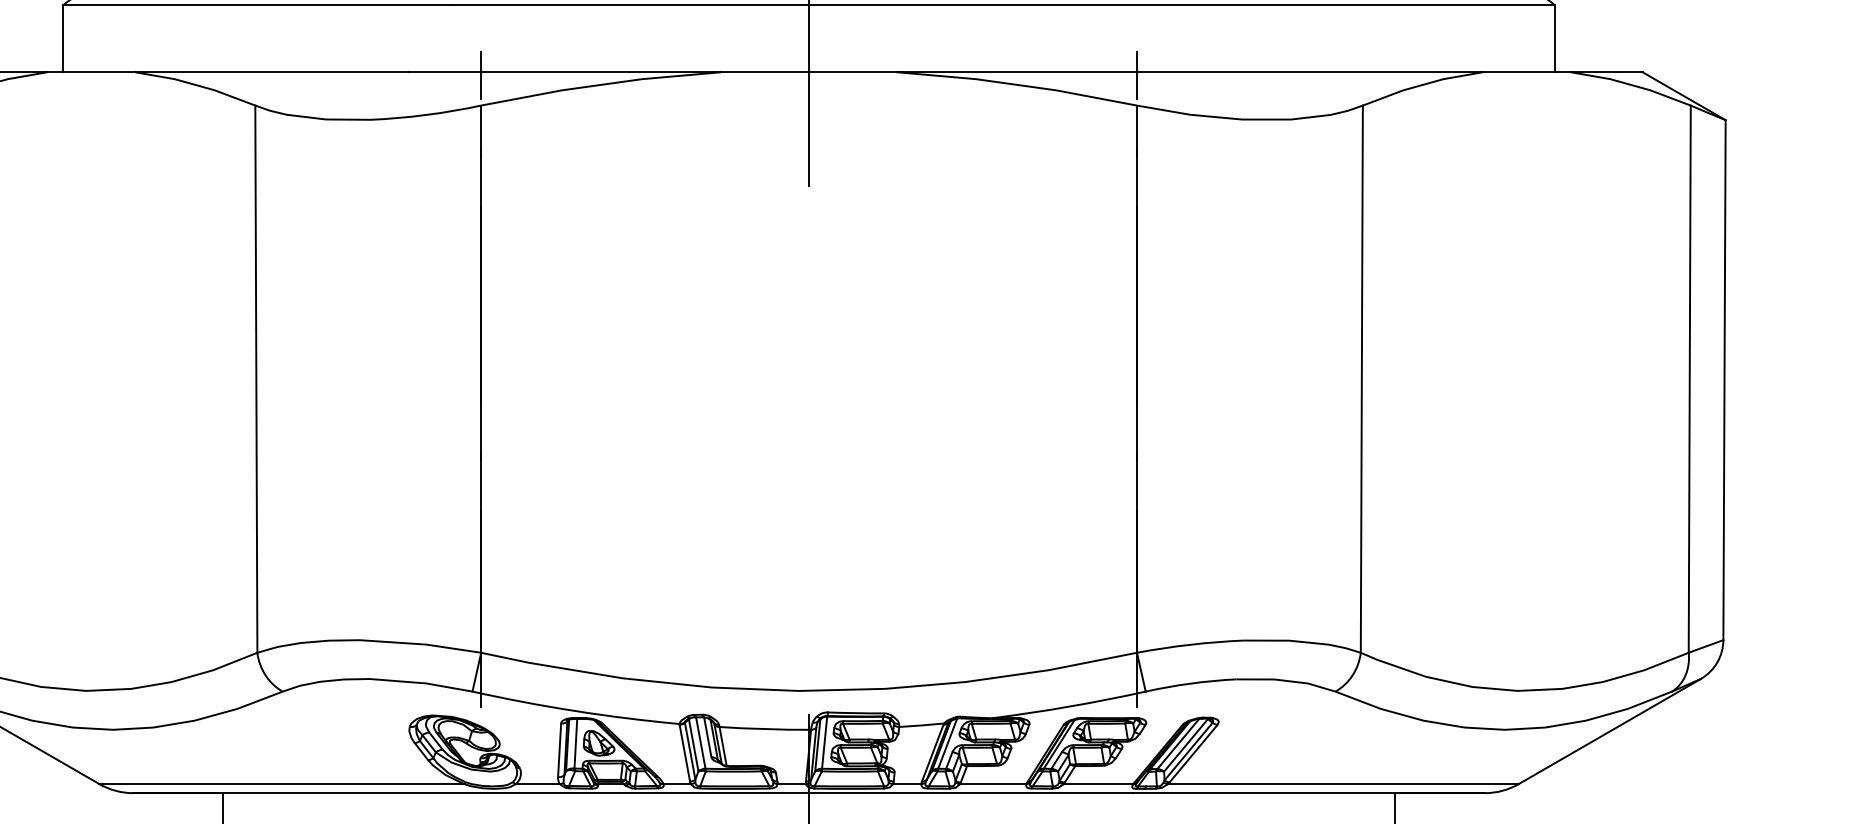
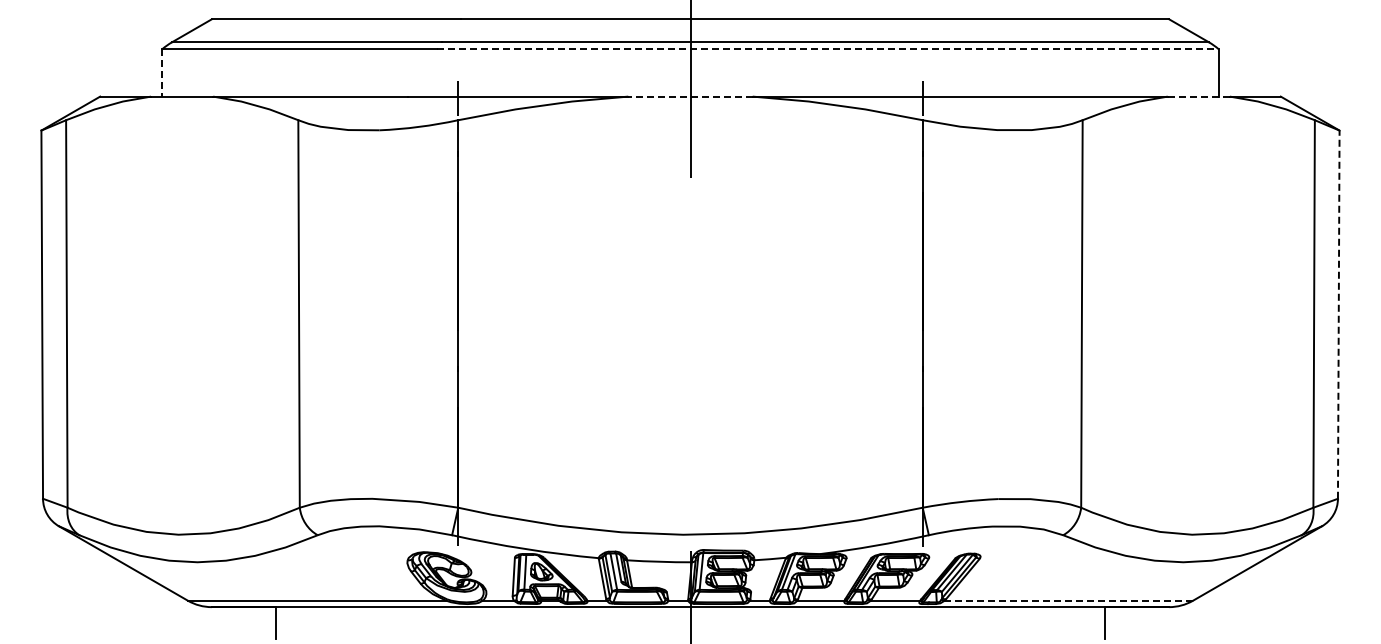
line: (1002, 5) -> (827, 49), solid -> dashed
line: (63, 38) -> (162, 72), solid -> dashed
line: (809, 72) -> (690, 96), solid -> dashed
line: (1526, 72) -> (1198, 96), solid -> dashed
line: (1724, 379) -> (1338, 314), solid -> dashed
line: (1342, 783) -> (1068, 600), solid -> dashed

